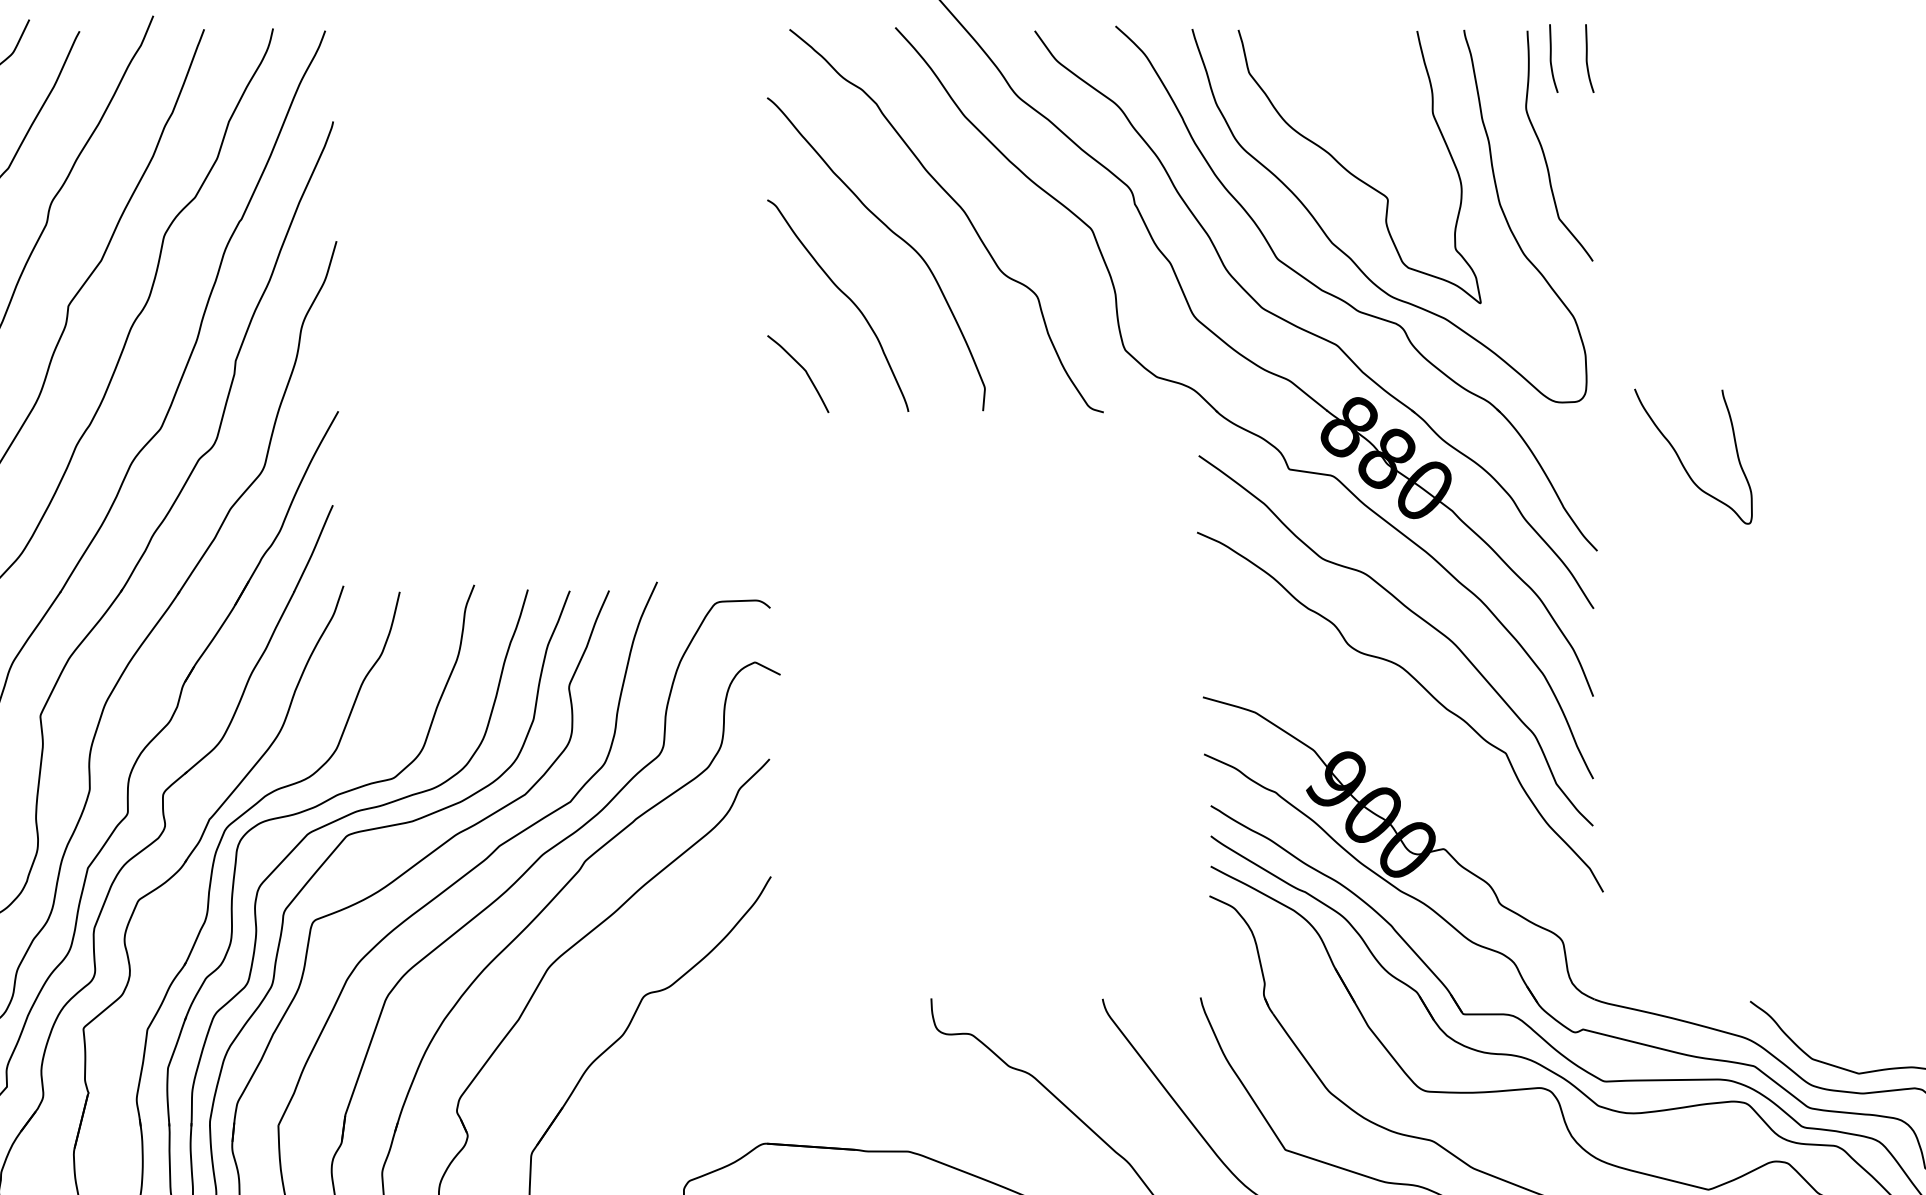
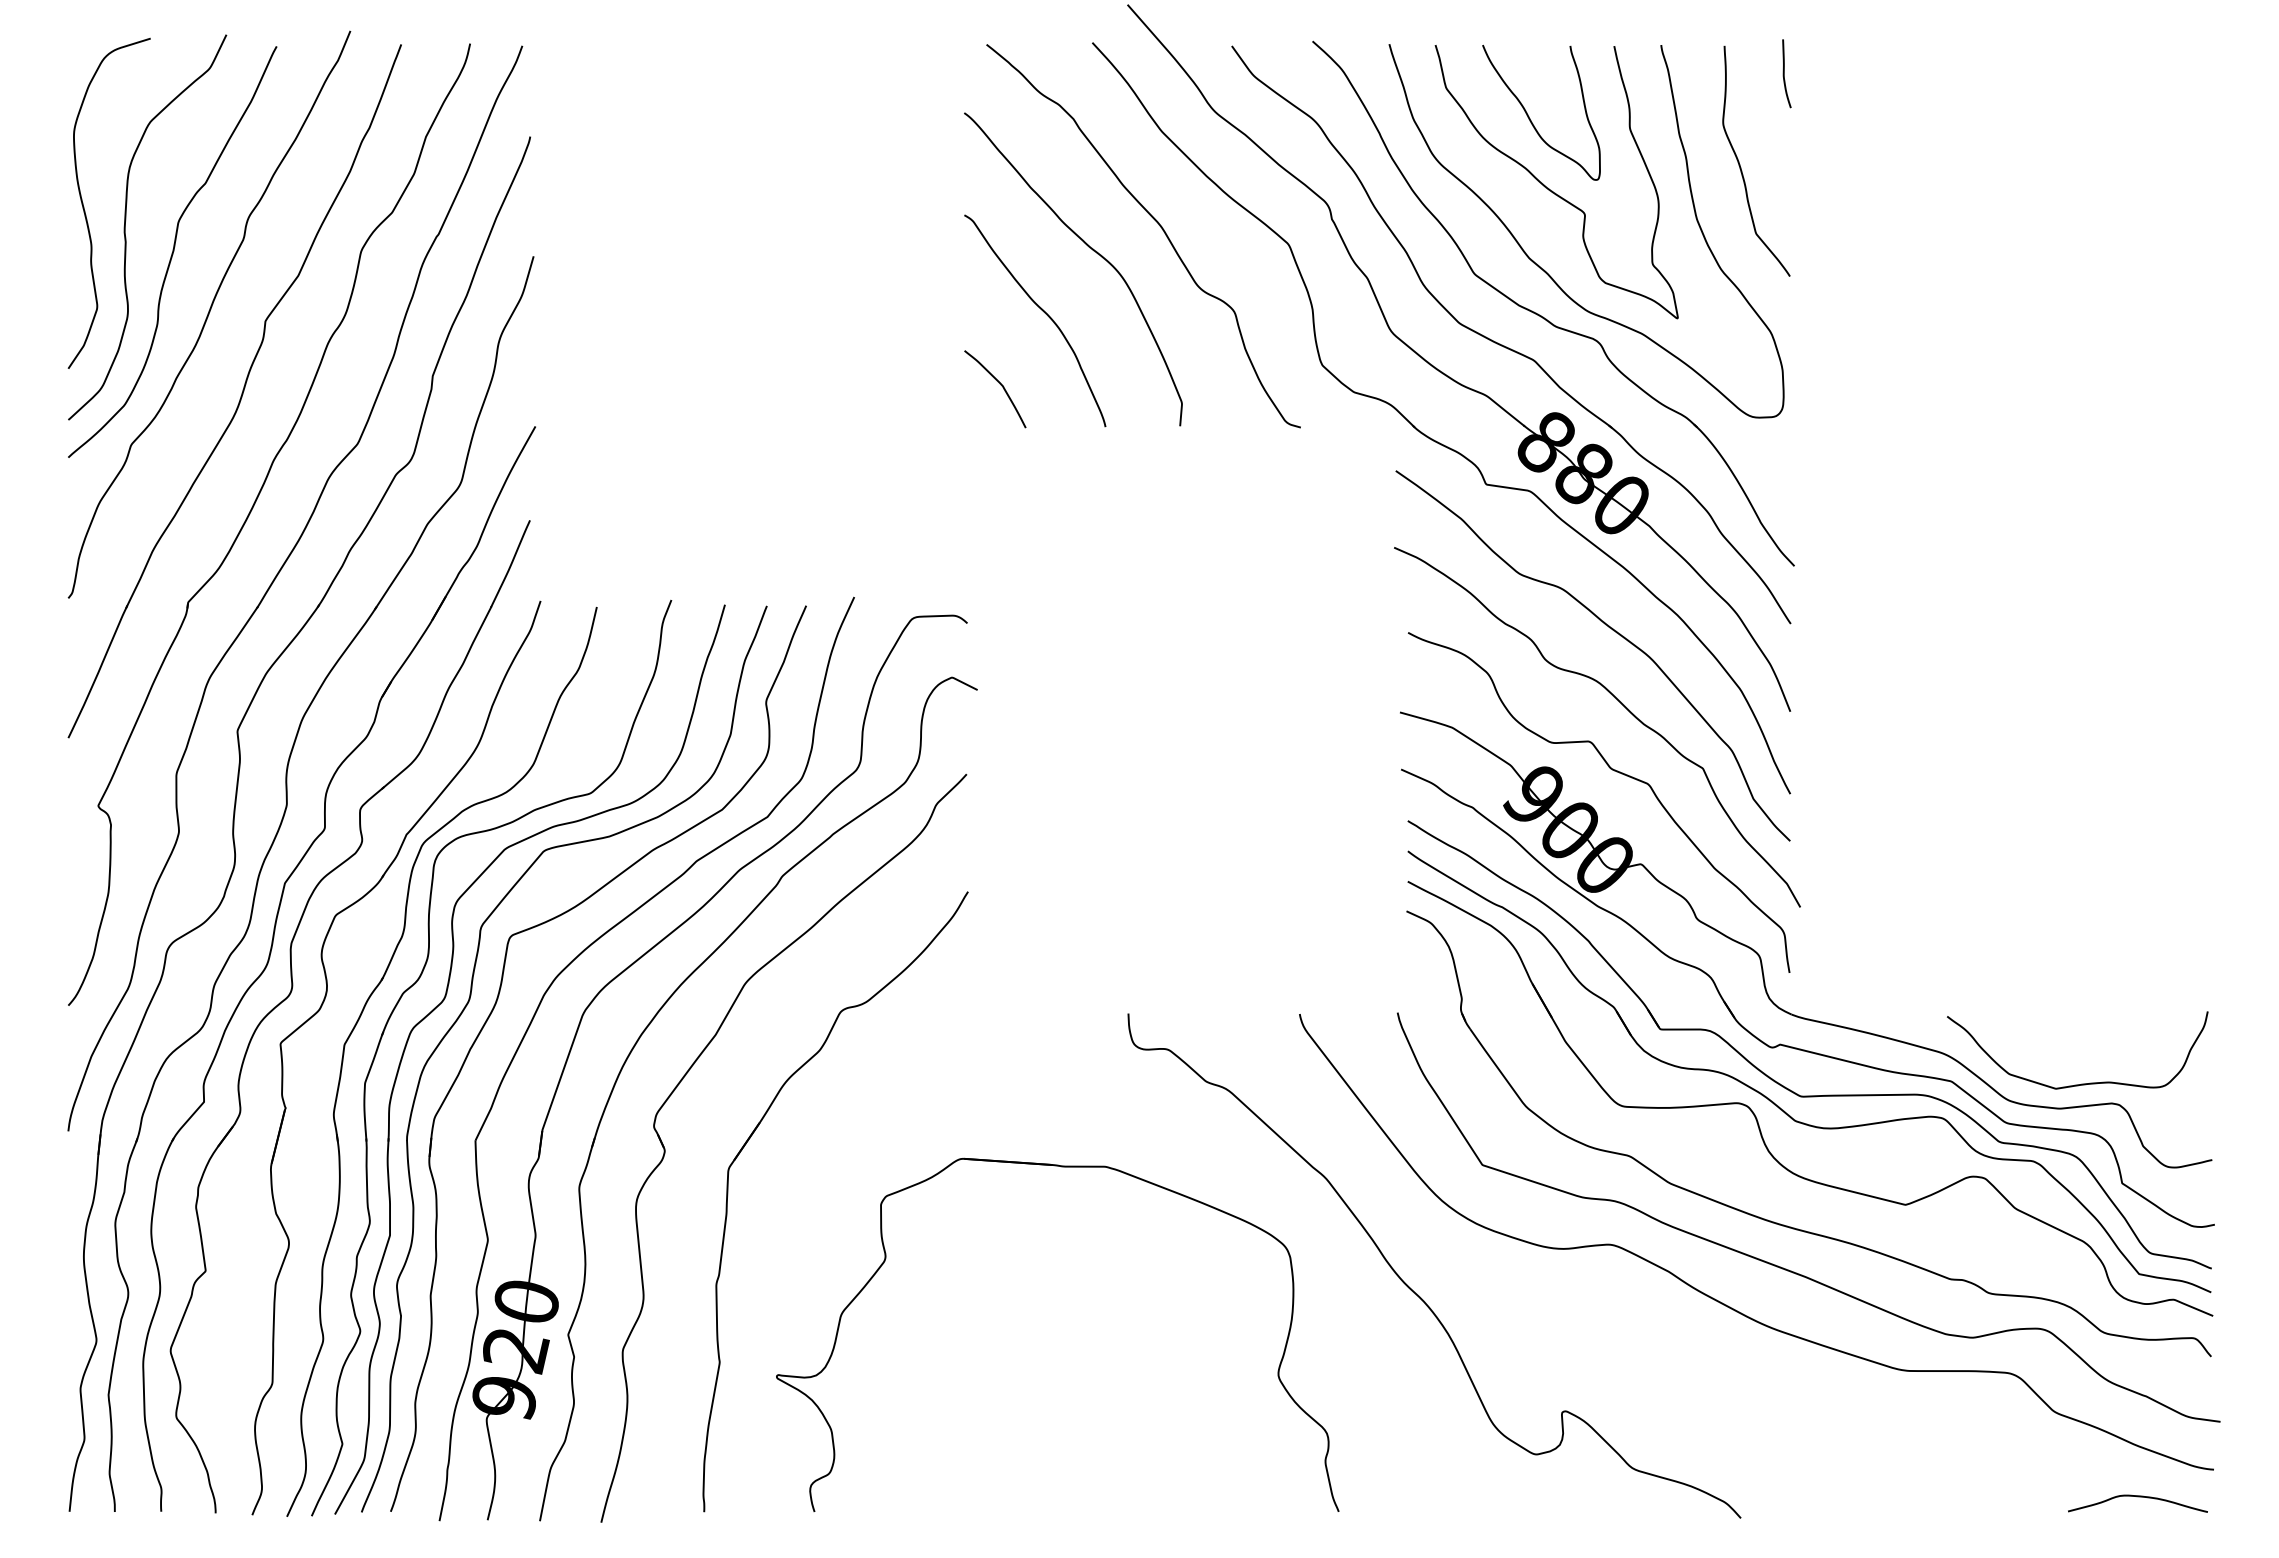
curve: (1551, 58) -> (1748, 73), removed
curve: (1682, 462) -> (1530, 118), moved
curve: (1417, 756) -> (1614, 771), added

